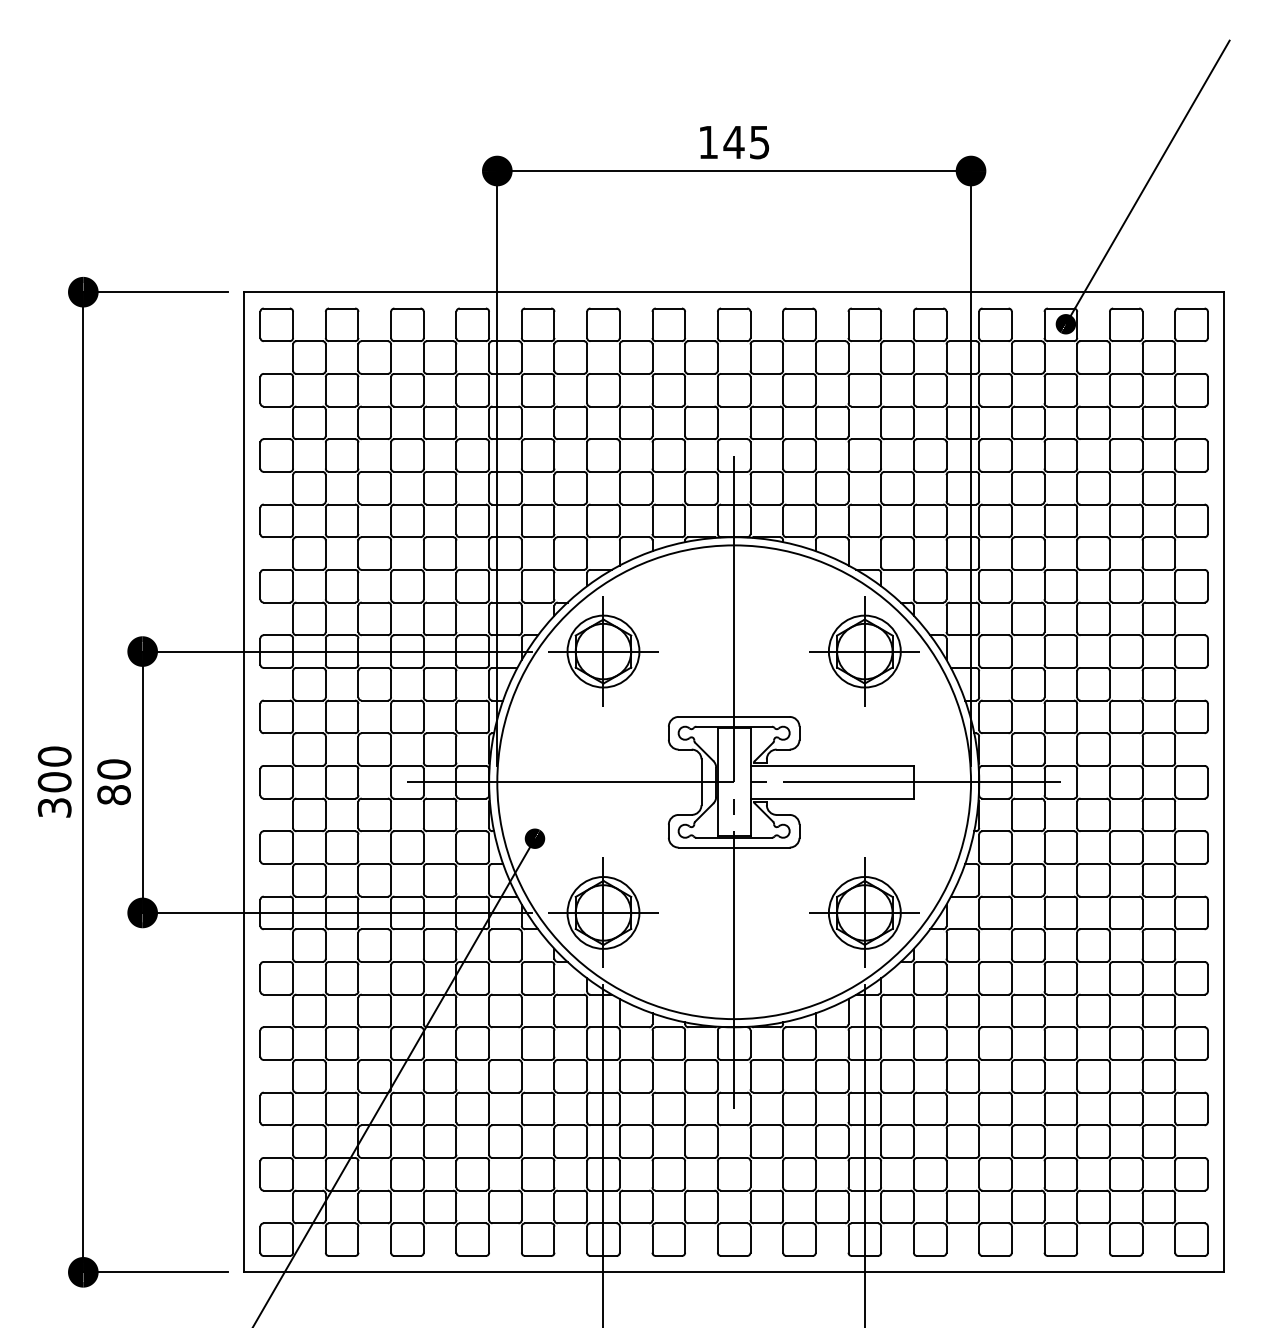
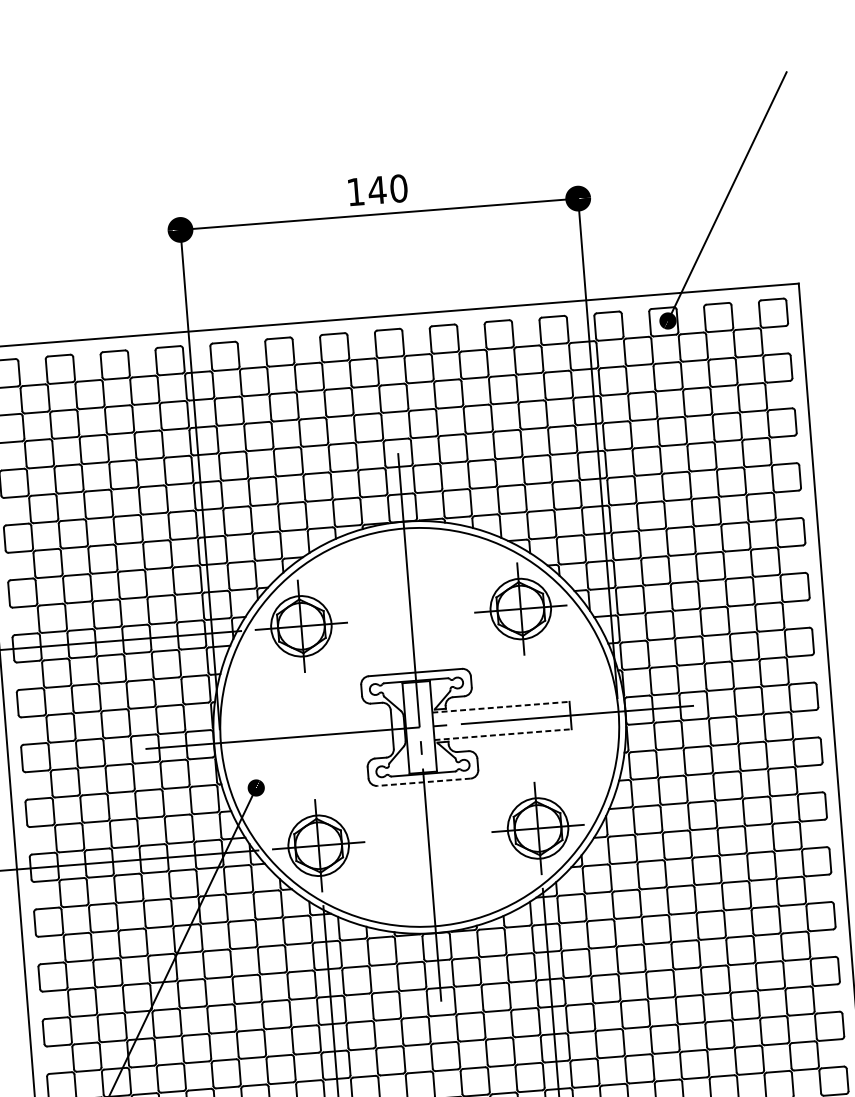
text: (759, 142) -> (398, 188), 145 -> 140
line: (832, 765) -> (501, 706), solid -> dashed
line: (832, 798) -> (503, 734), solid -> dashed
line: (734, 847) -> (424, 782), solid -> dashed

